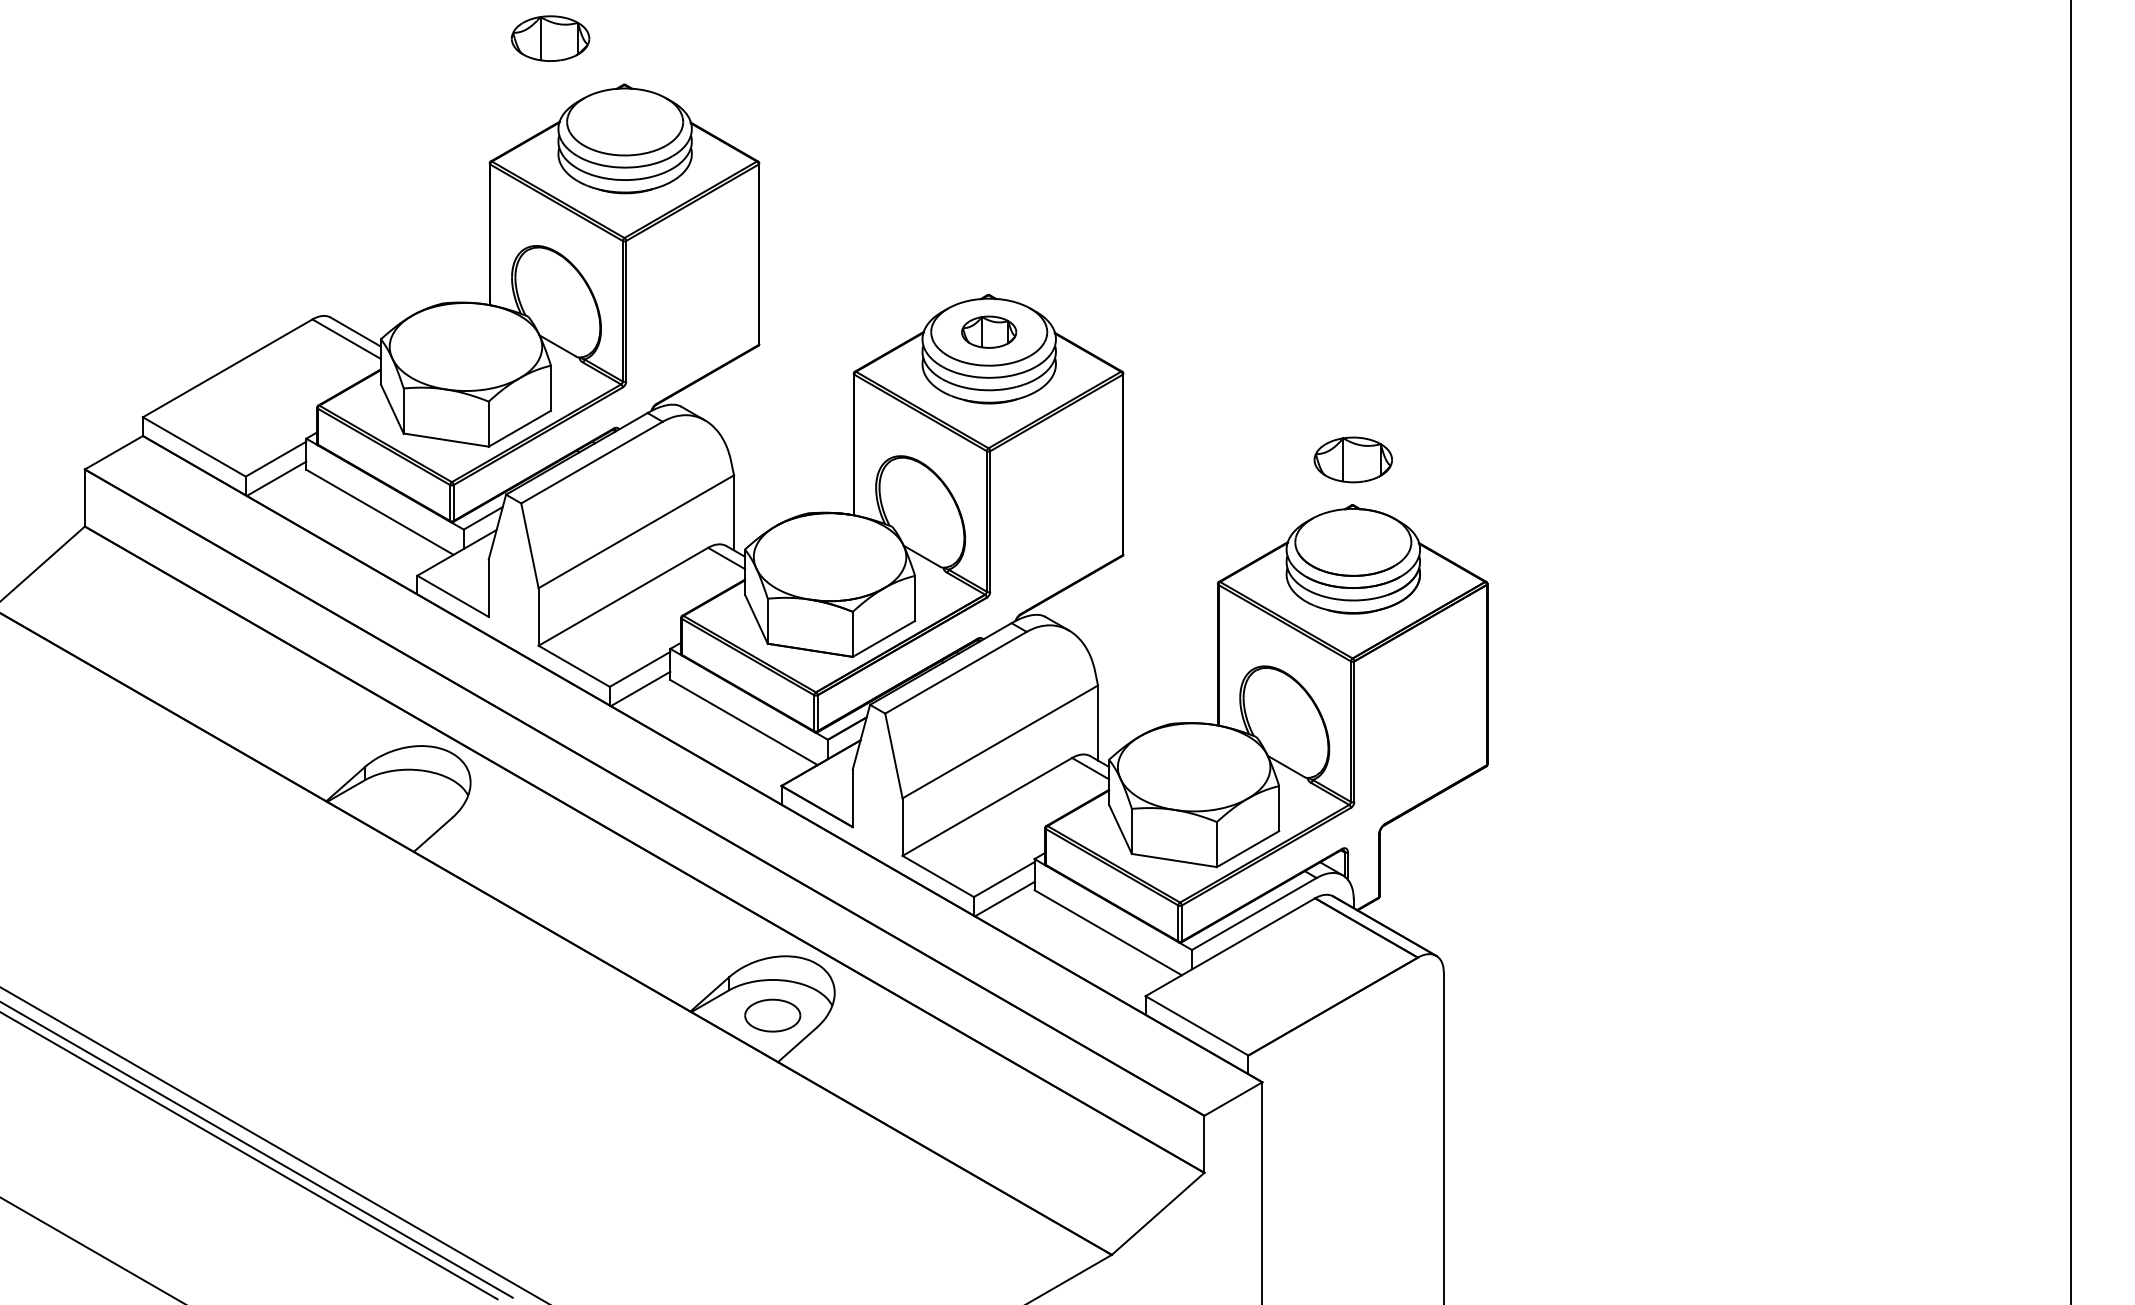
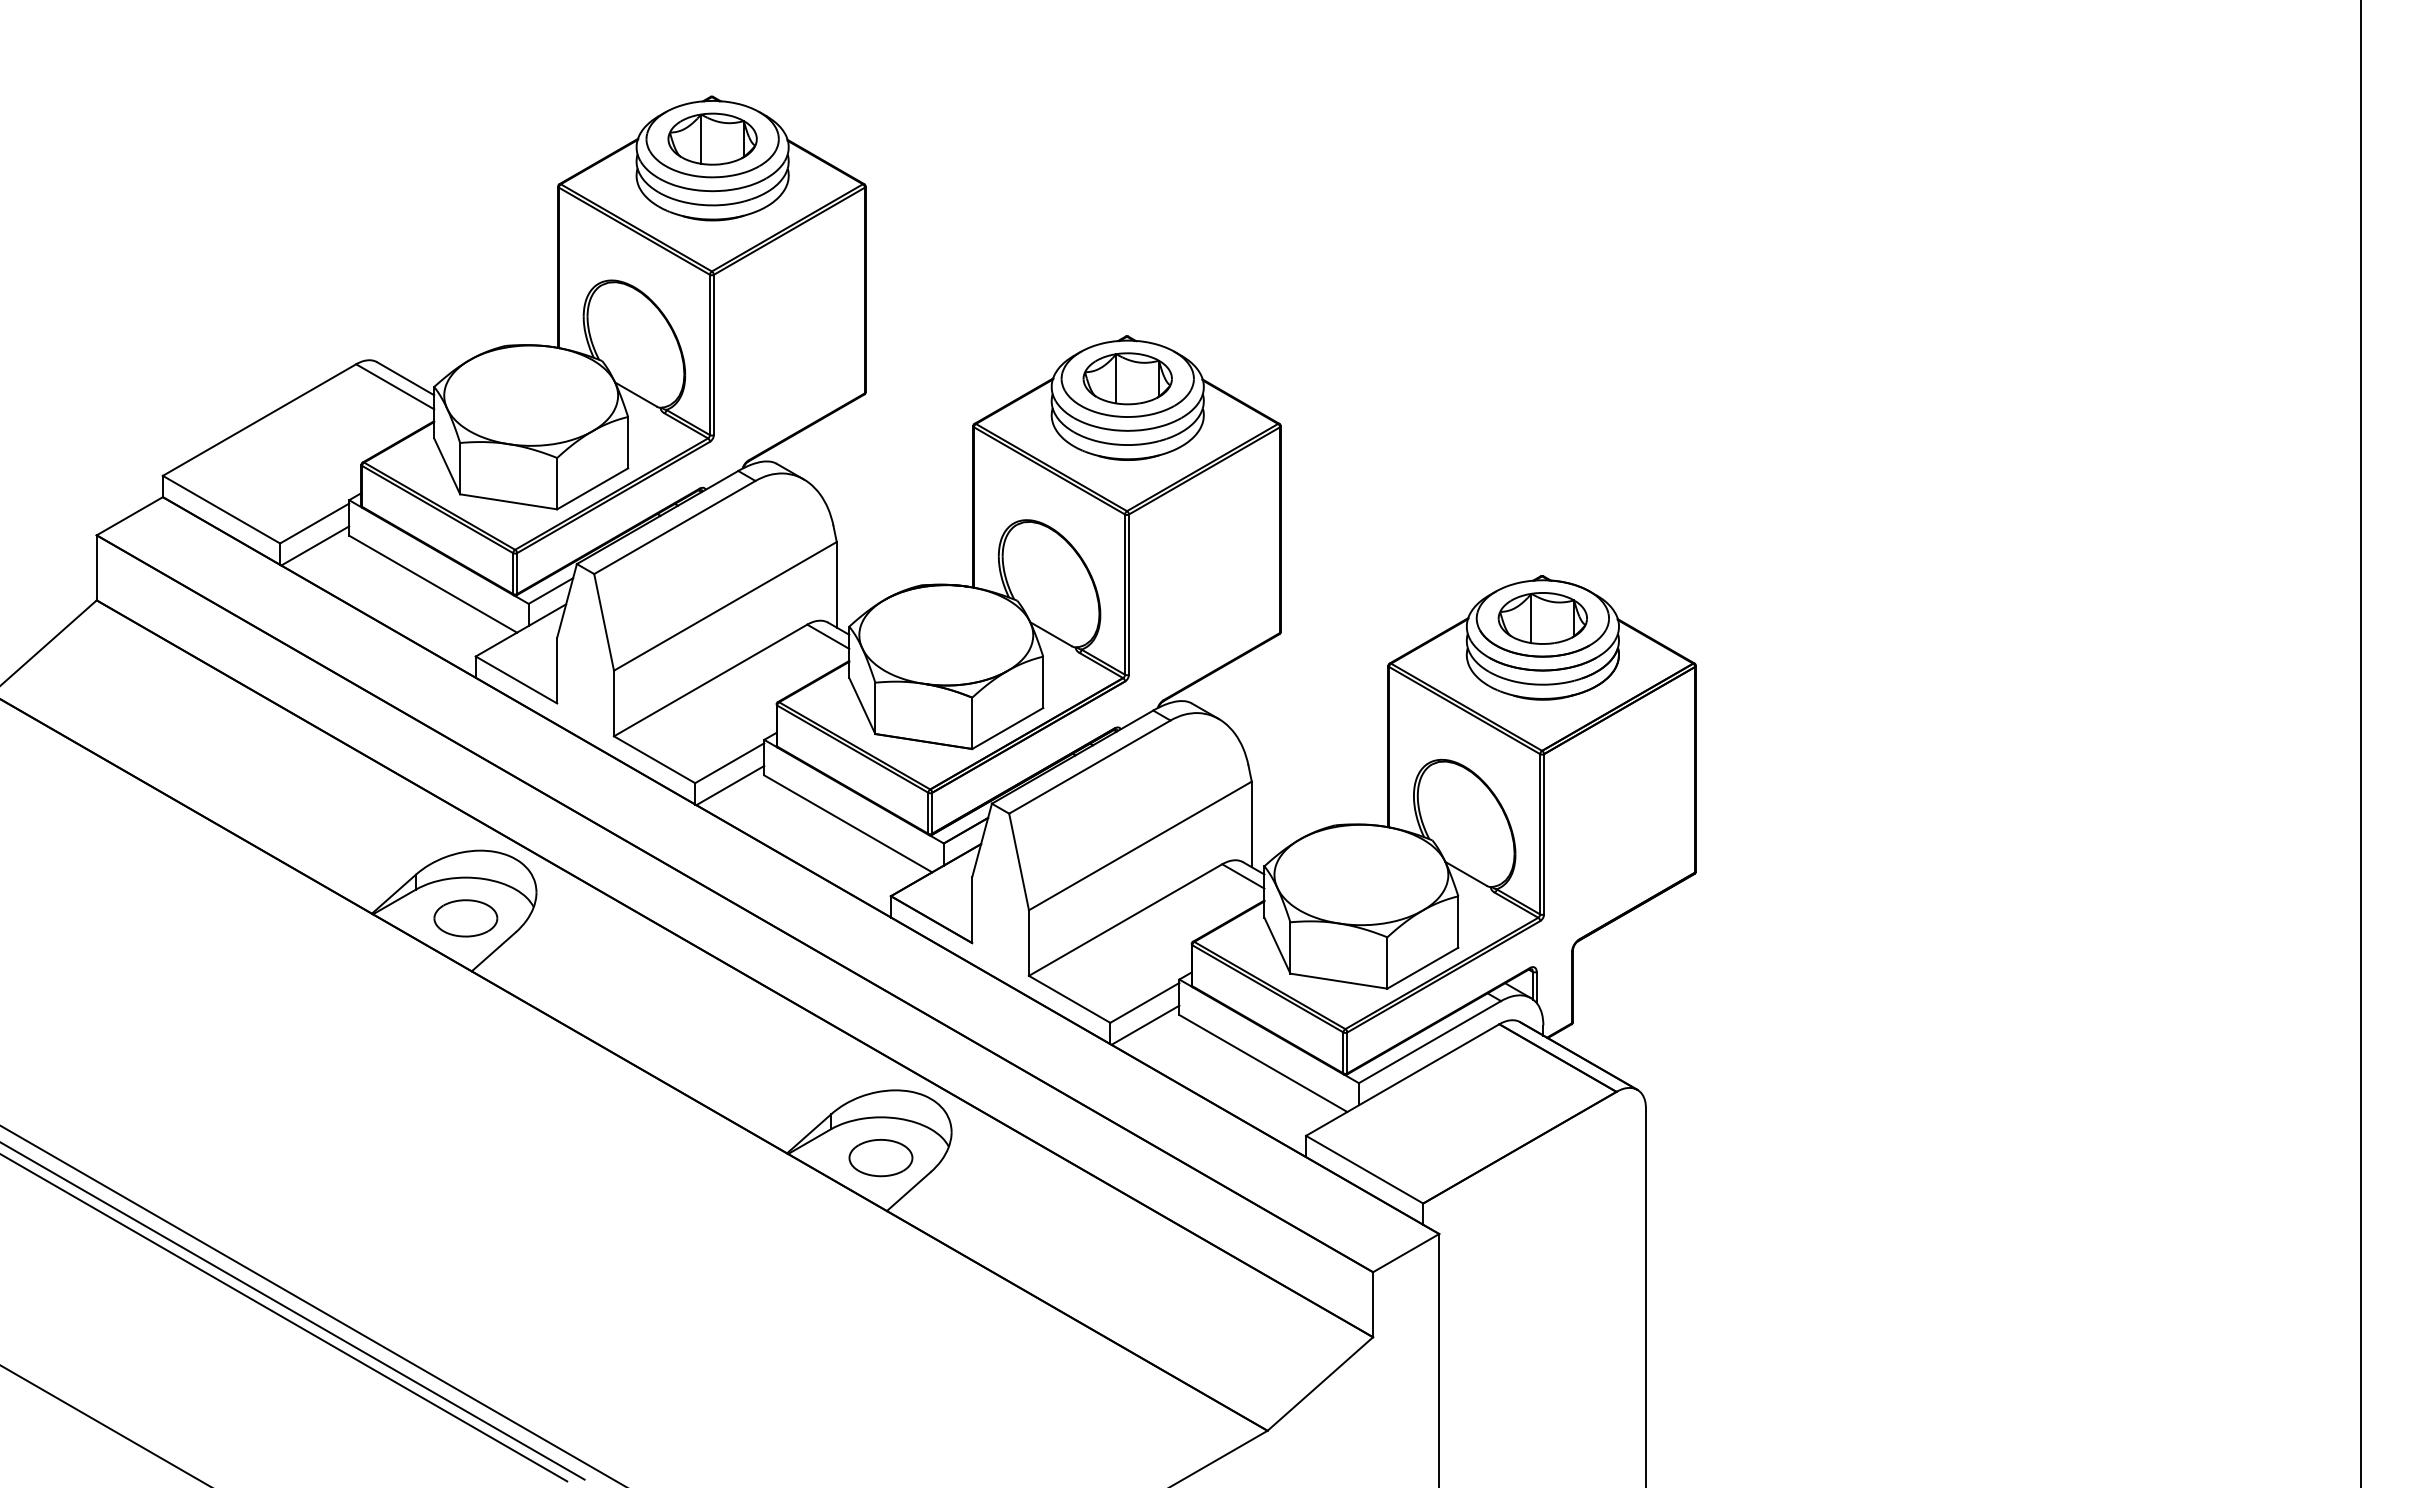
part: (550, 38) -> (712, 138), moved
part: (988, 331) -> (1127, 378), size x1.43
part: (1352, 459) -> (1542, 618), moved
part: (408, 805) -> (465, 918), added

